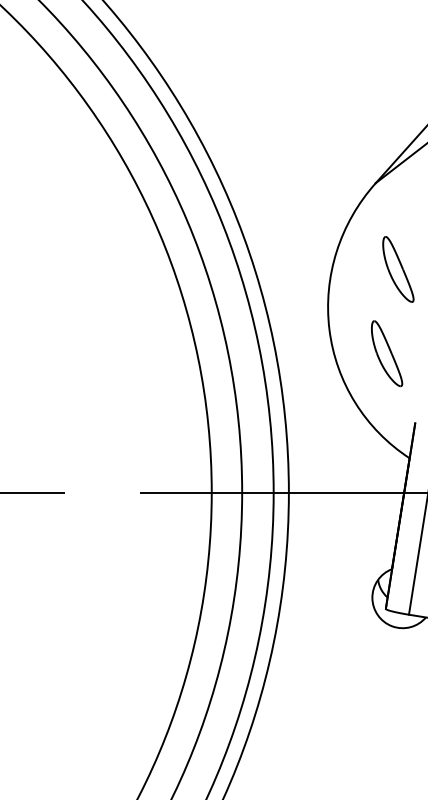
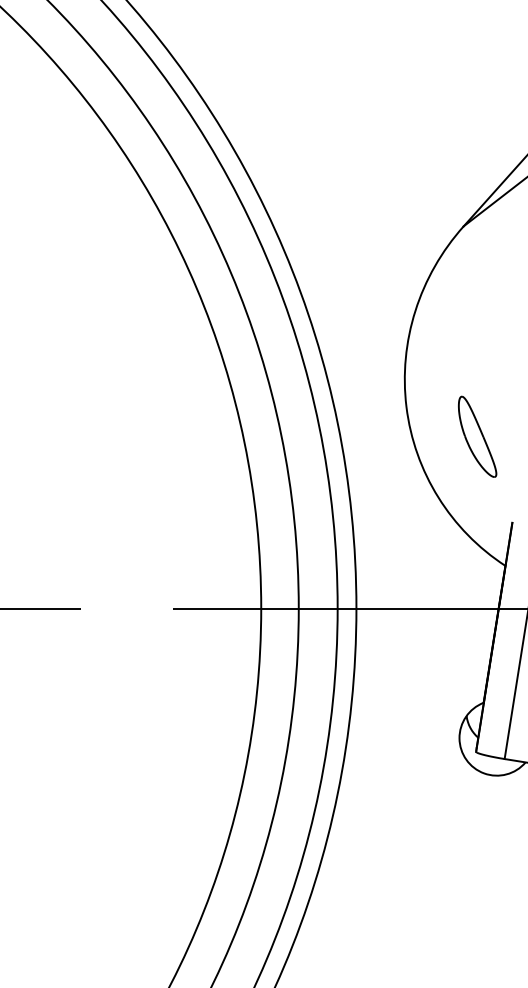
part: (398, 269) -> (491, 332), removed

